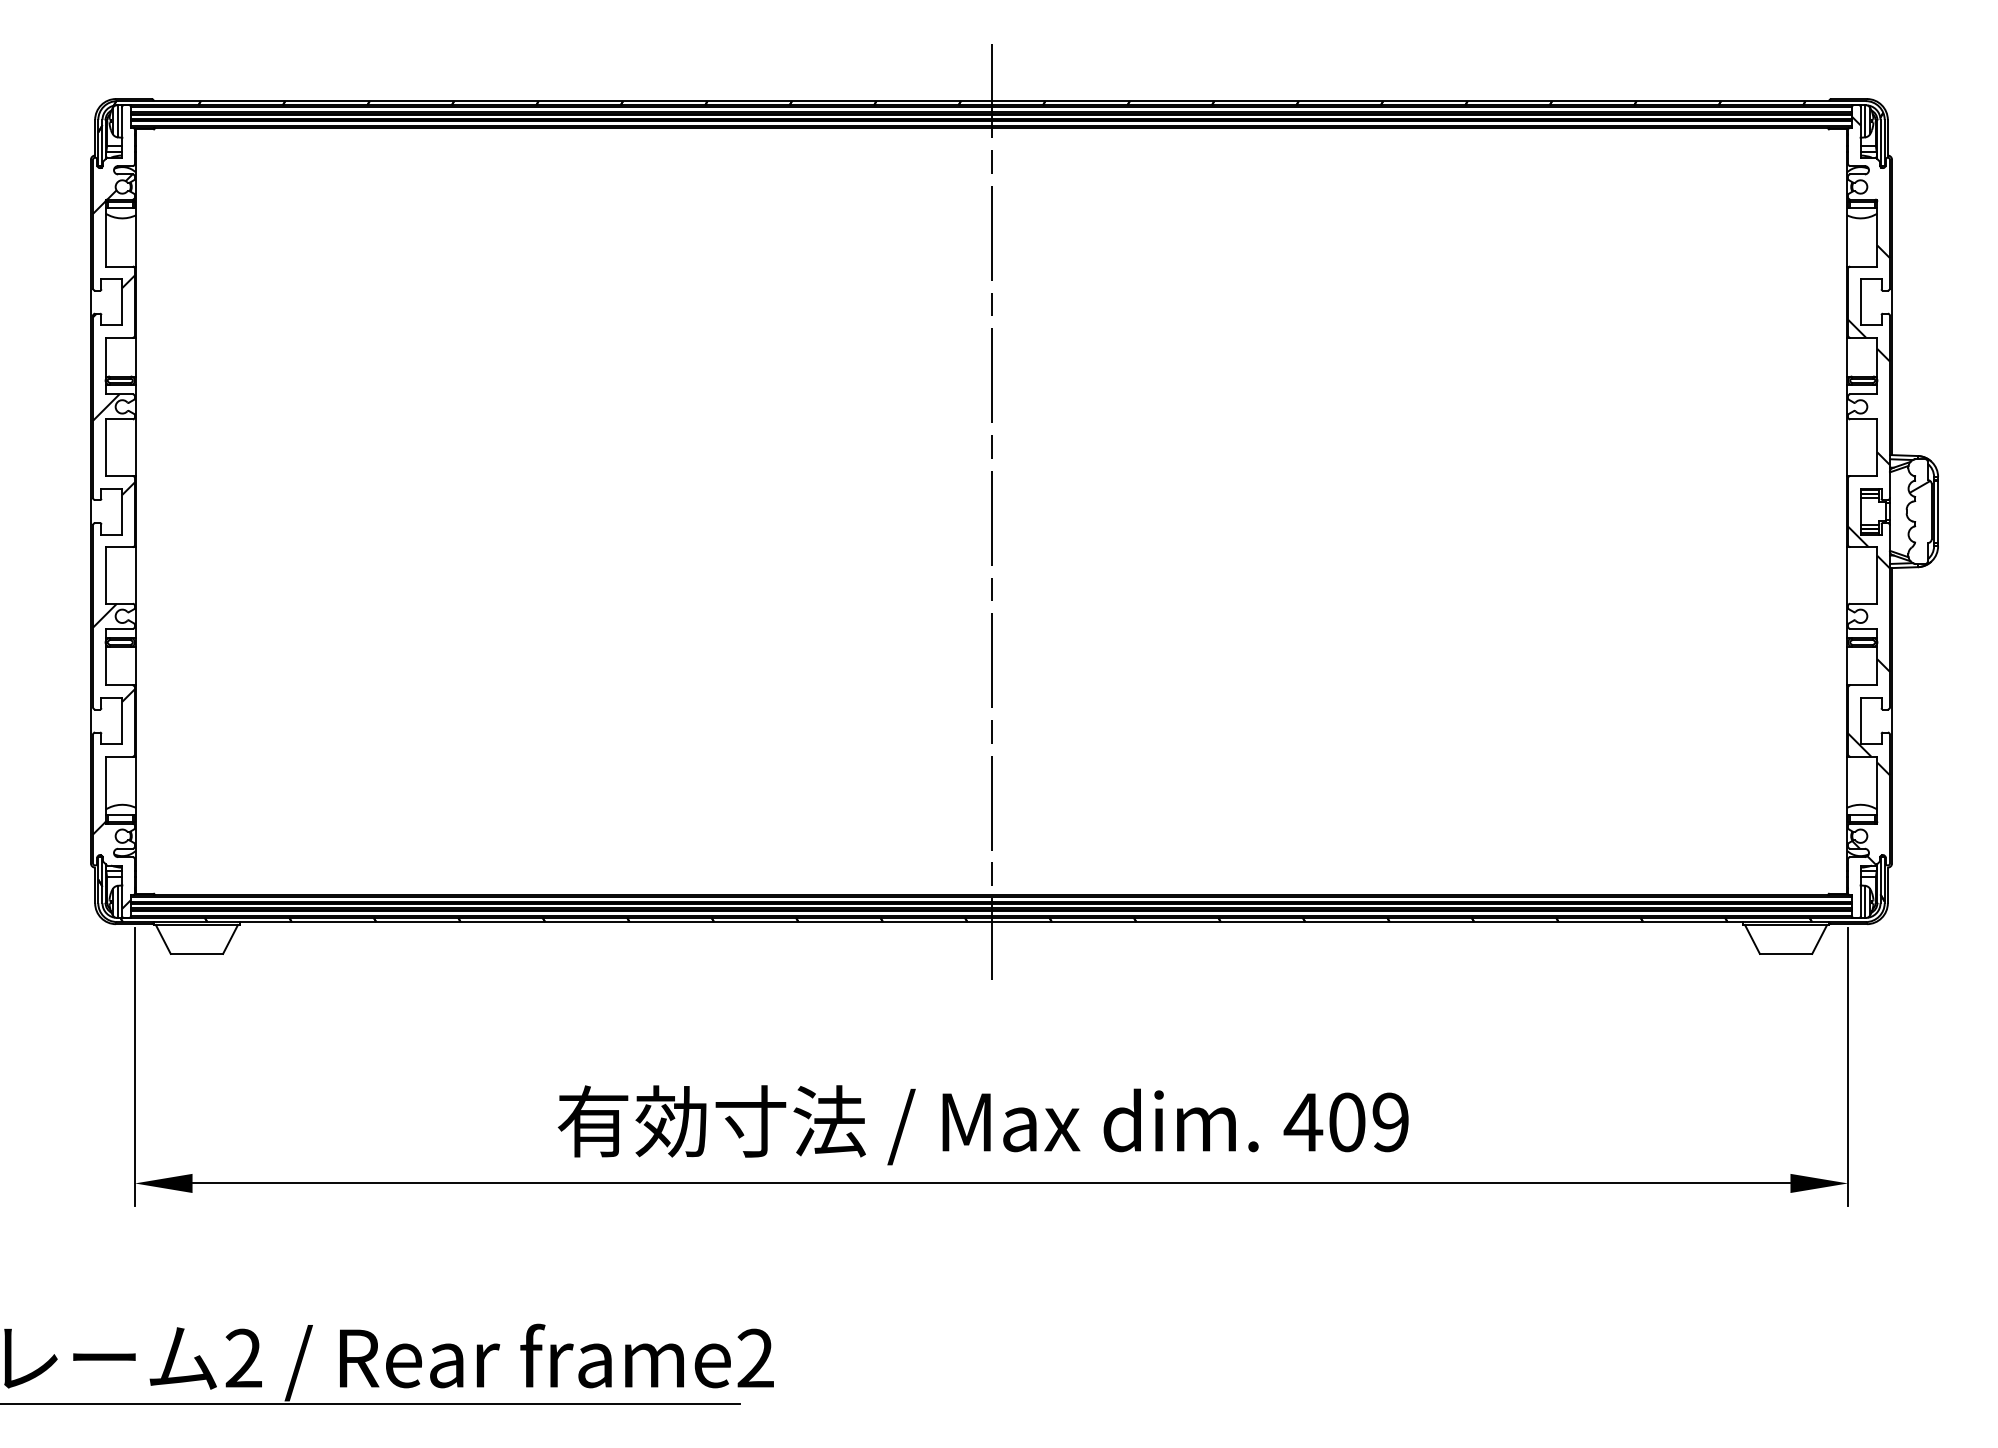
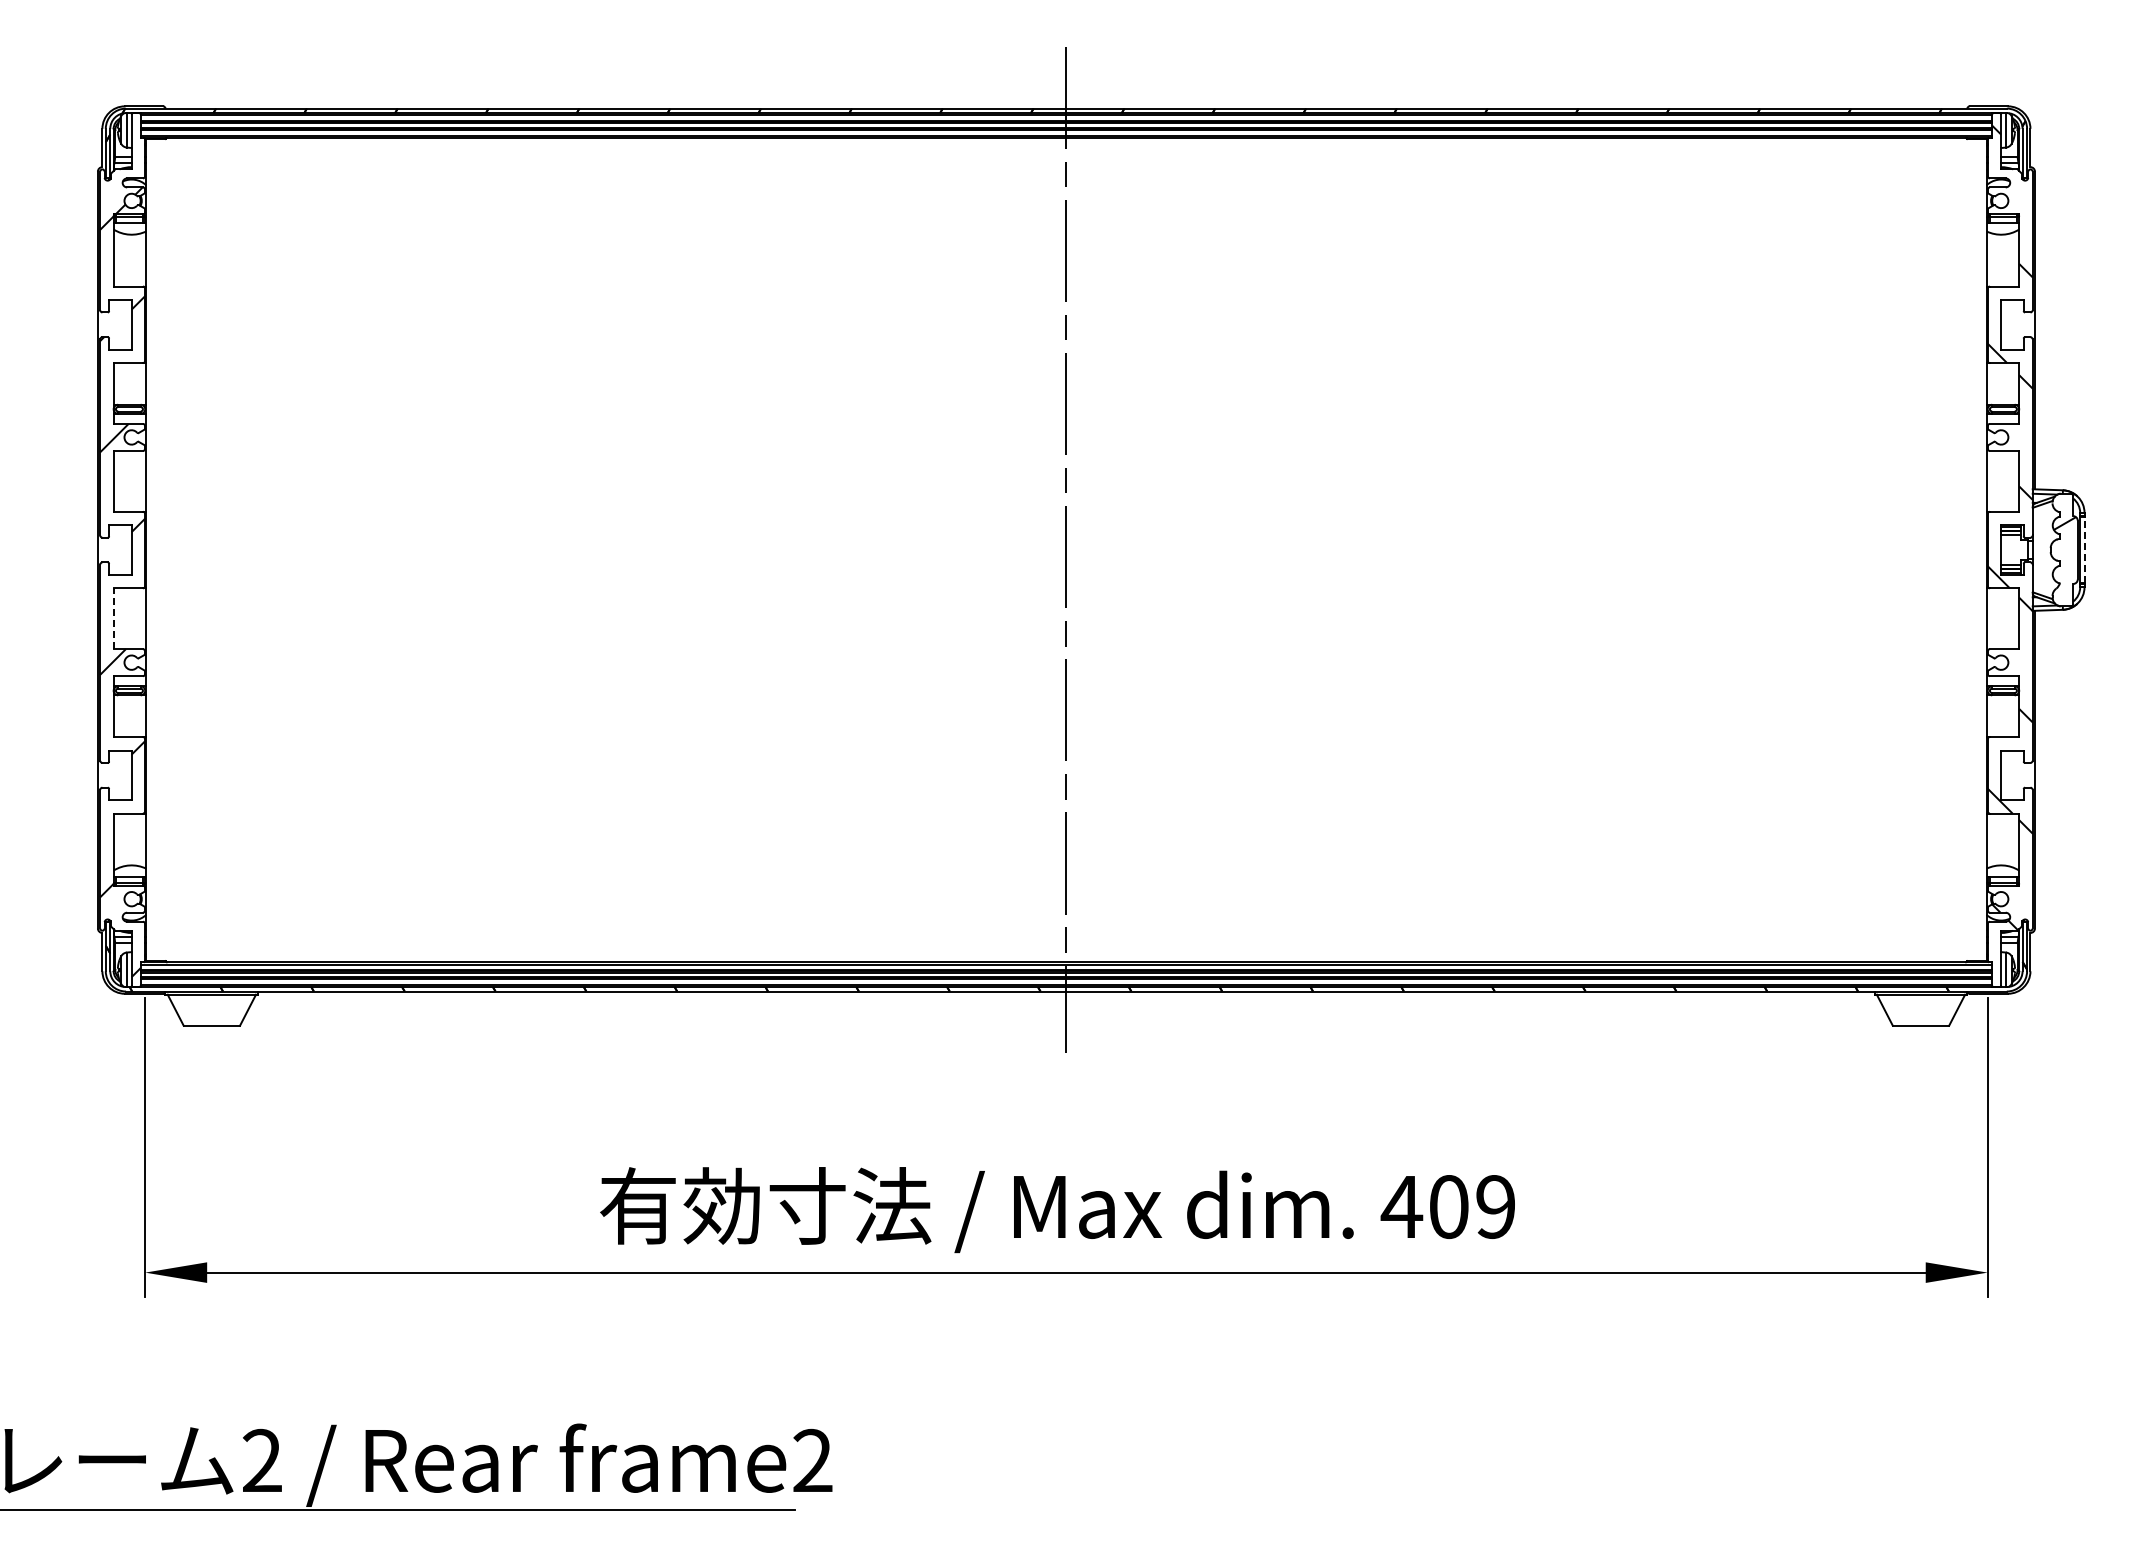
line: (1938, 511) -> (2084, 549), solid -> dashed
line: (105, 575) -> (113, 618), solid -> dashed

